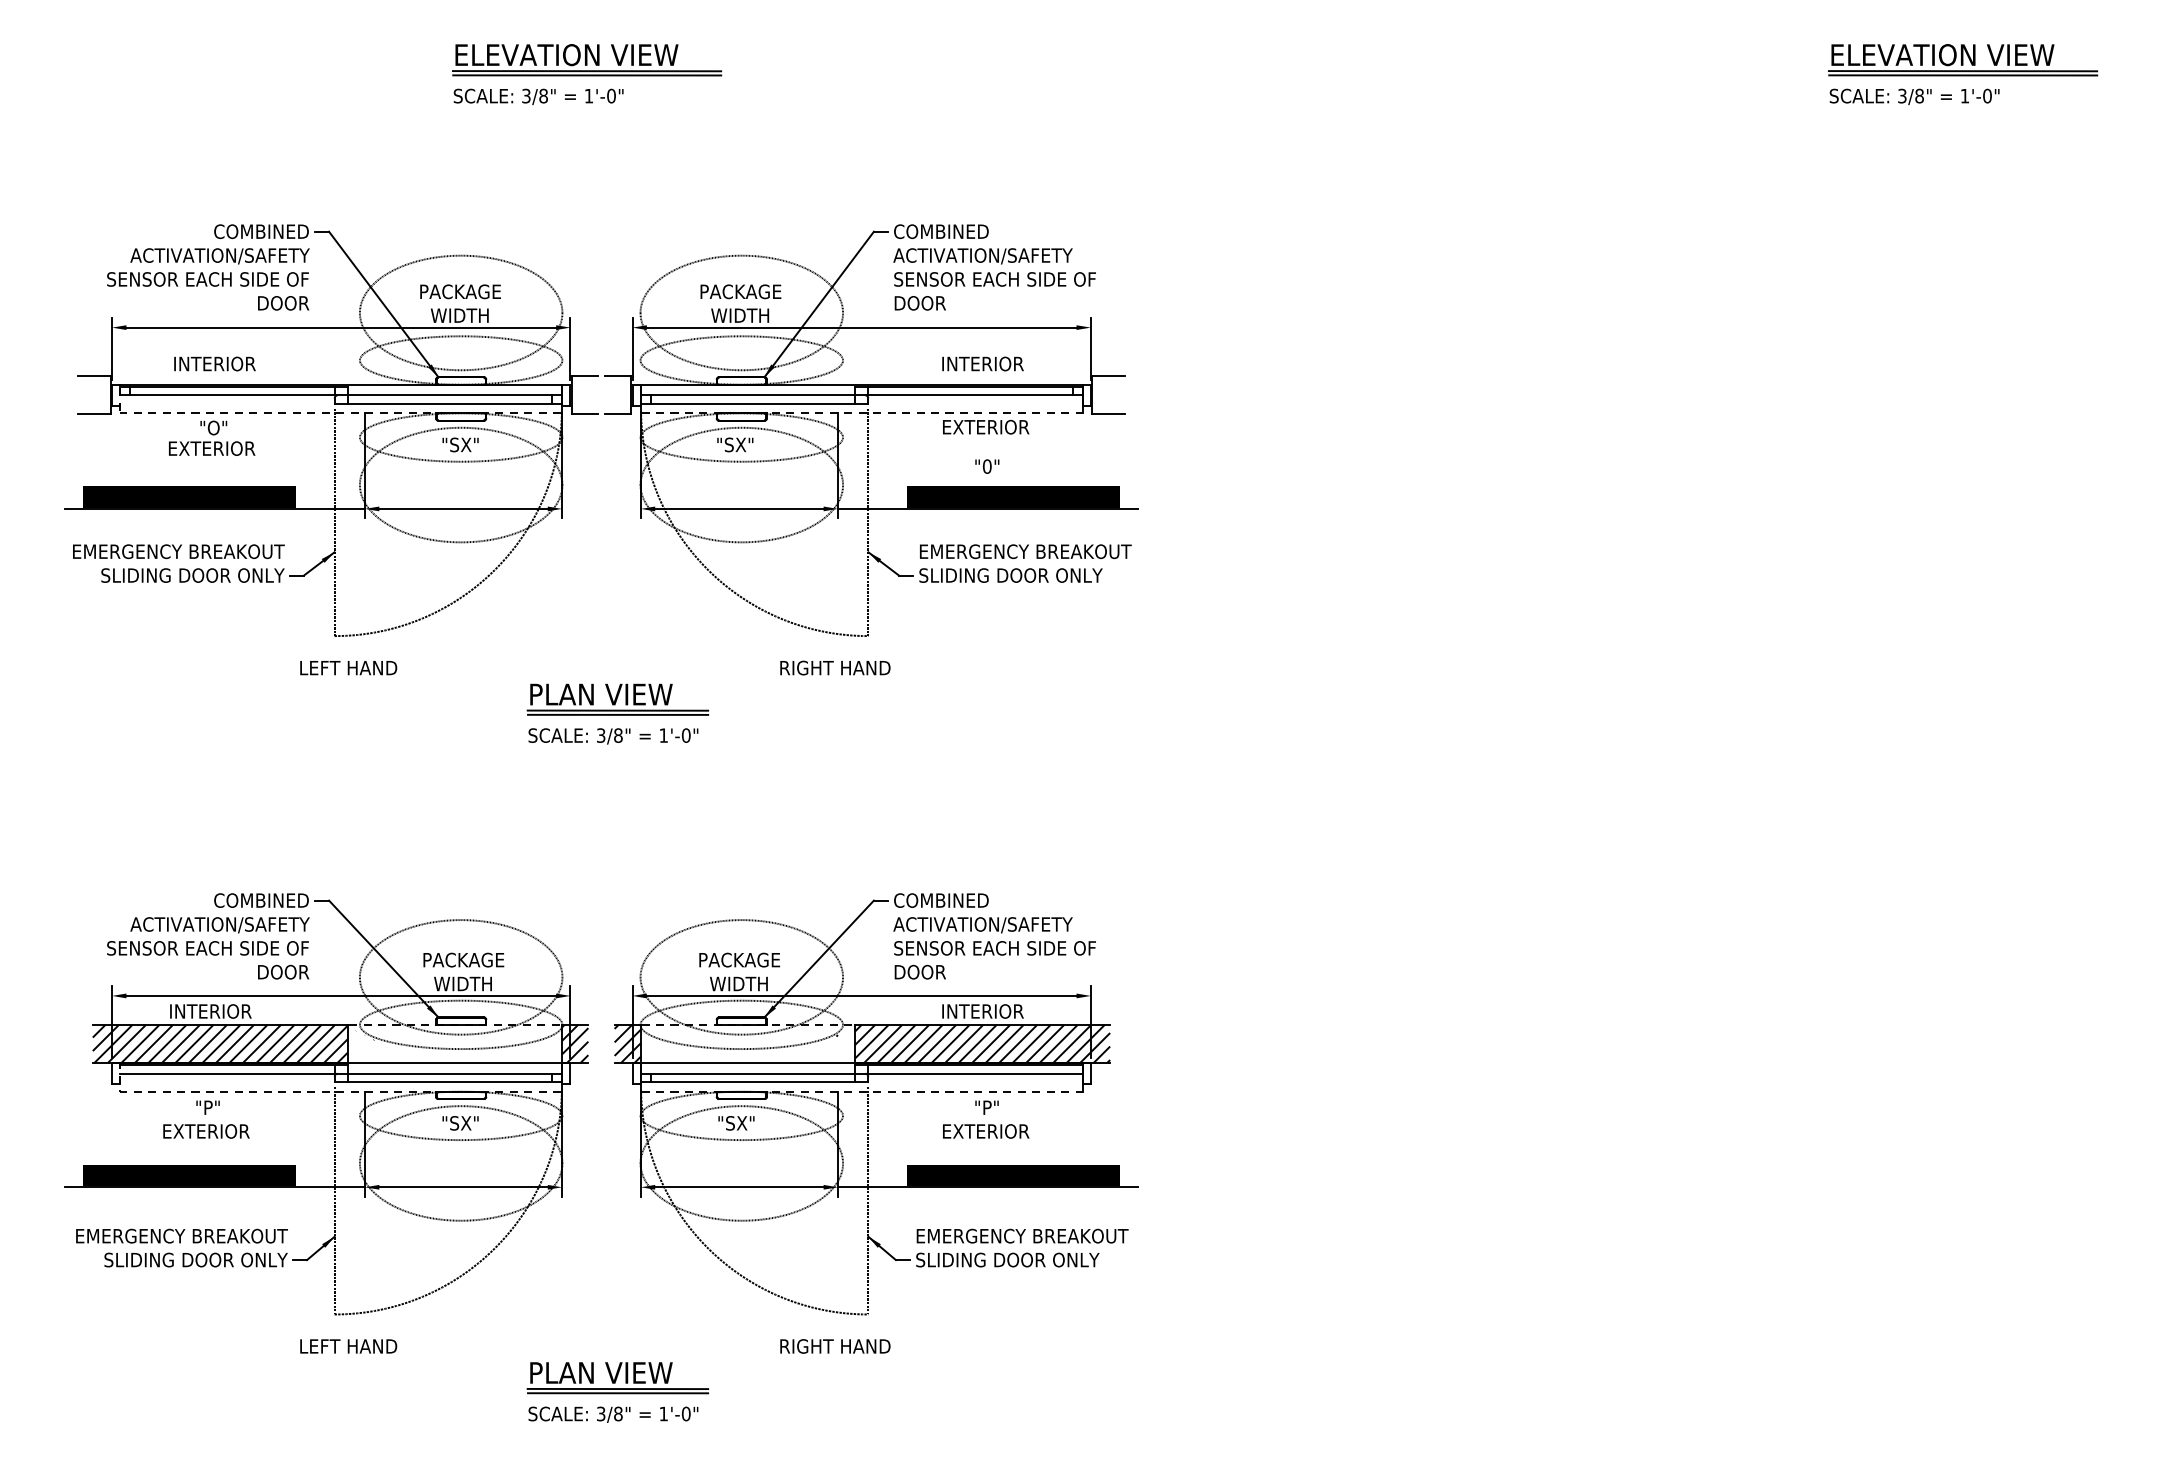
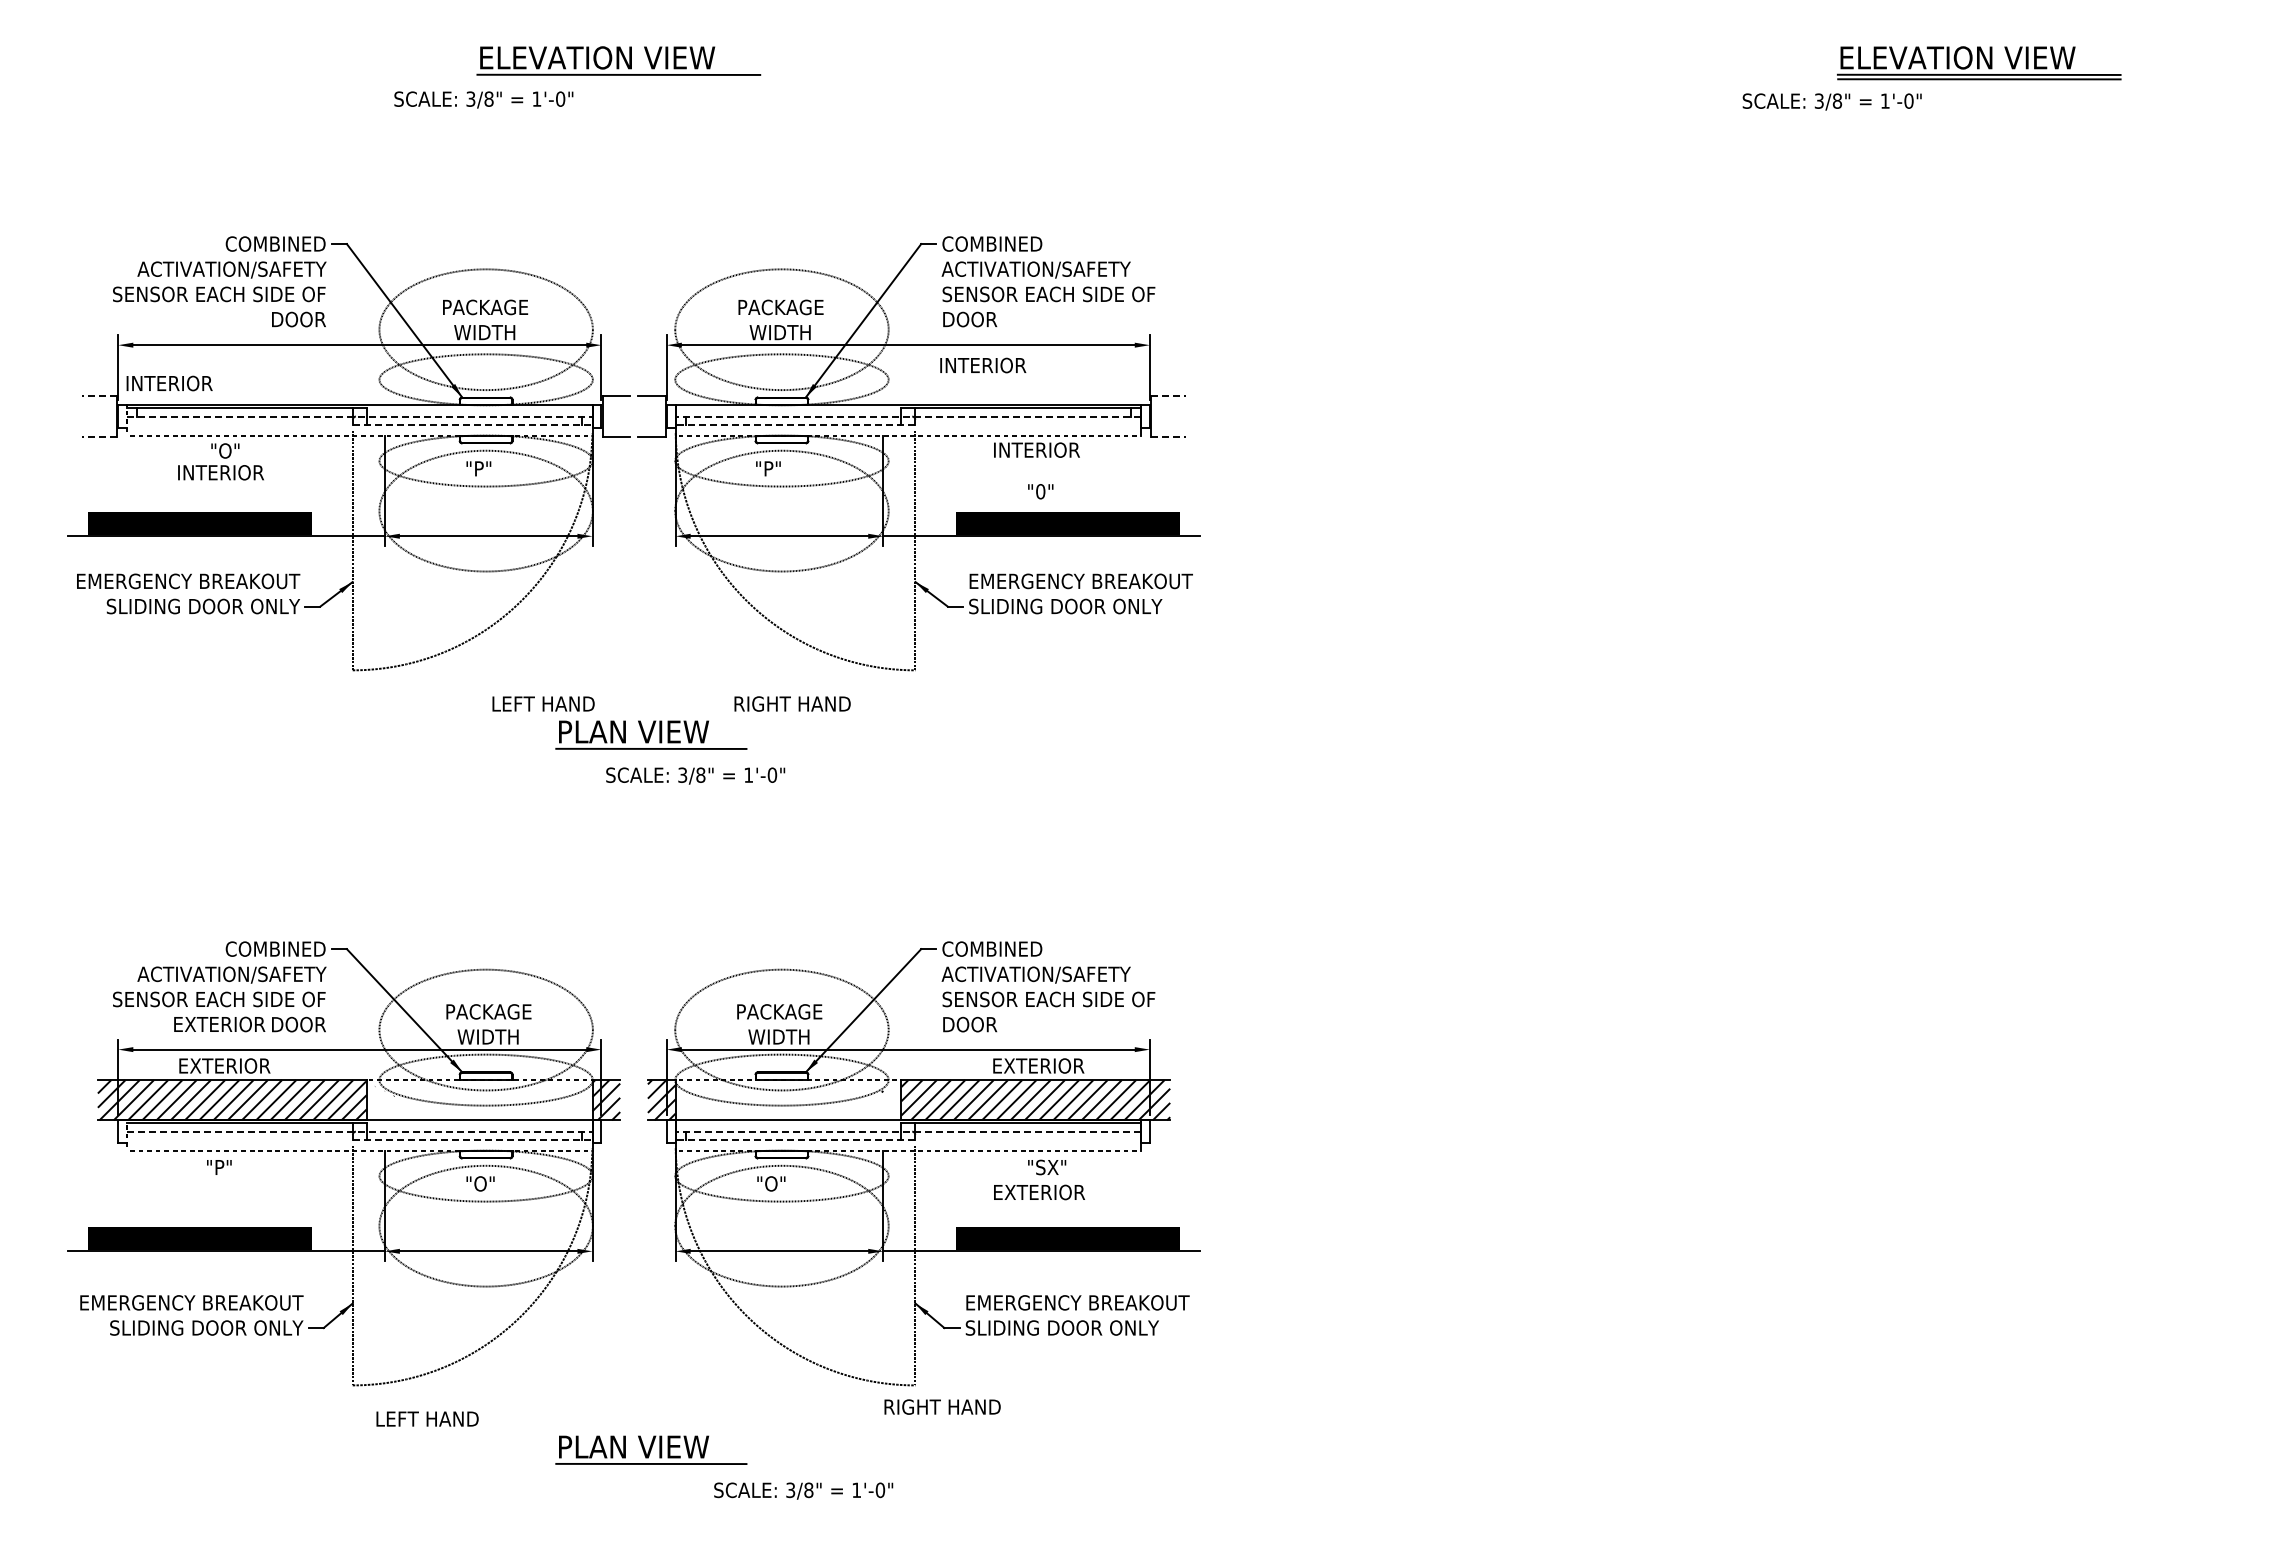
part: (1963, 60) -> (1979, 63), moved
line: (586, 75) -> (618, 79), removed
text: (538, 96) -> (483, 99), moved
text: (1913, 96) -> (1831, 101), moved
text: (214, 363) -> (169, 383), moved
text: (983, 363) -> (983, 365), moved
line: (94, 376) -> (99, 396), solid -> dashed
line: (1108, 376) -> (1168, 396), solid -> dashed
line: (341, 395) -> (359, 416), solid -> dashed
line: (861, 395) -> (908, 416), solid -> dashed
line: (448, 403) -> (472, 425), solid -> dashed
line: (754, 403) -> (795, 425), solid -> dashed
line: (94, 414) -> (99, 436), solid -> dashed
line: (1108, 414) -> (1168, 436), solid -> dashed
text: (987, 426) -> (1040, 449), EXTERIOR -> INTERIOR
text: (464, 444) -> (489, 468), "SX" -> "P"
text: (739, 444) -> (779, 468), "SX" -> "P"
text: (212, 448) -> (224, 472), EXTERIOR -> INTERIOR
text: (348, 667) -> (543, 703), moved
text: (835, 667) -> (792, 703), moved
line: (618, 715) -> (651, 753), removed
text: (613, 735) -> (695, 775), moved
text: (213, 1010) -> (225, 1065), INTERIOR -> EXTERIOR
text: (986, 1010) -> (1039, 1065), INTERIOR -> EXTERIOR
line: (341, 1073) -> (359, 1131), solid -> dashed
line: (861, 1073) -> (908, 1131), solid -> dashed
line: (448, 1082) -> (472, 1140), solid -> dashed
line: (754, 1082) -> (795, 1140), solid -> dashed
text: (997, 1107) -> (1051, 1167), "P" -> "SX"
text: (464, 1122) -> (489, 1183), "SX" -> "O"
text: (740, 1122) -> (780, 1183), "SX" -> "O"
text: (206, 1131) -> (219, 1024), moved
text: (348, 1345) -> (427, 1418), moved
text: (835, 1345) -> (942, 1406), moved
line: (618, 1393) -> (651, 1468), removed
text: (613, 1414) -> (803, 1490), moved

